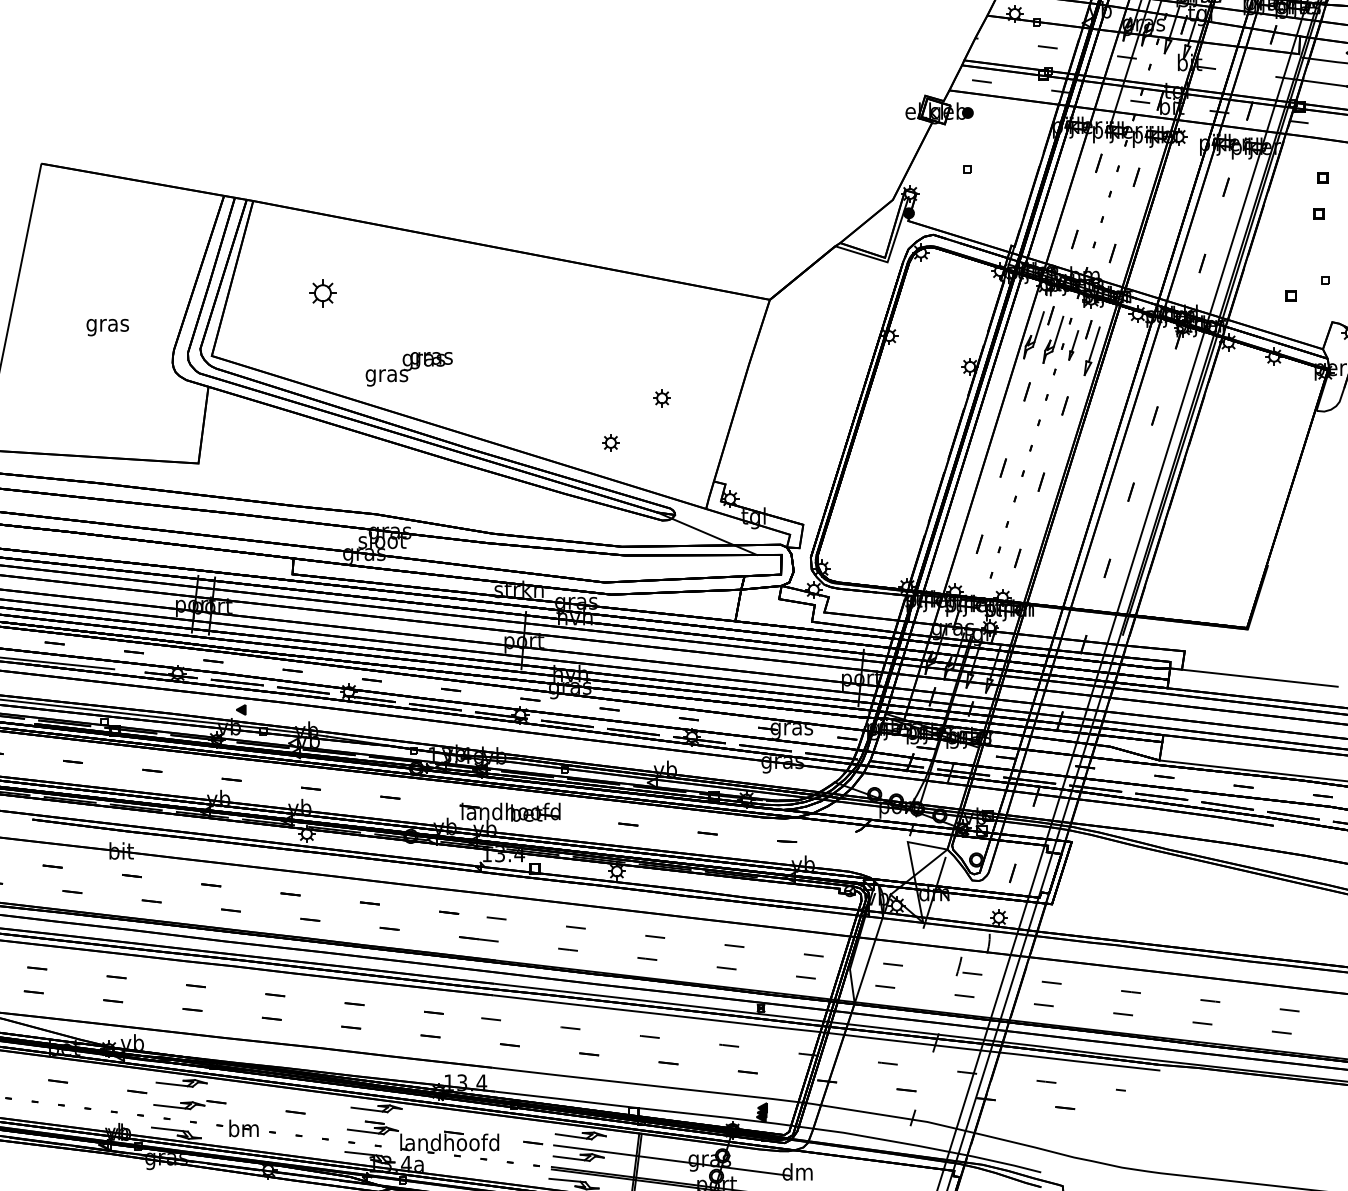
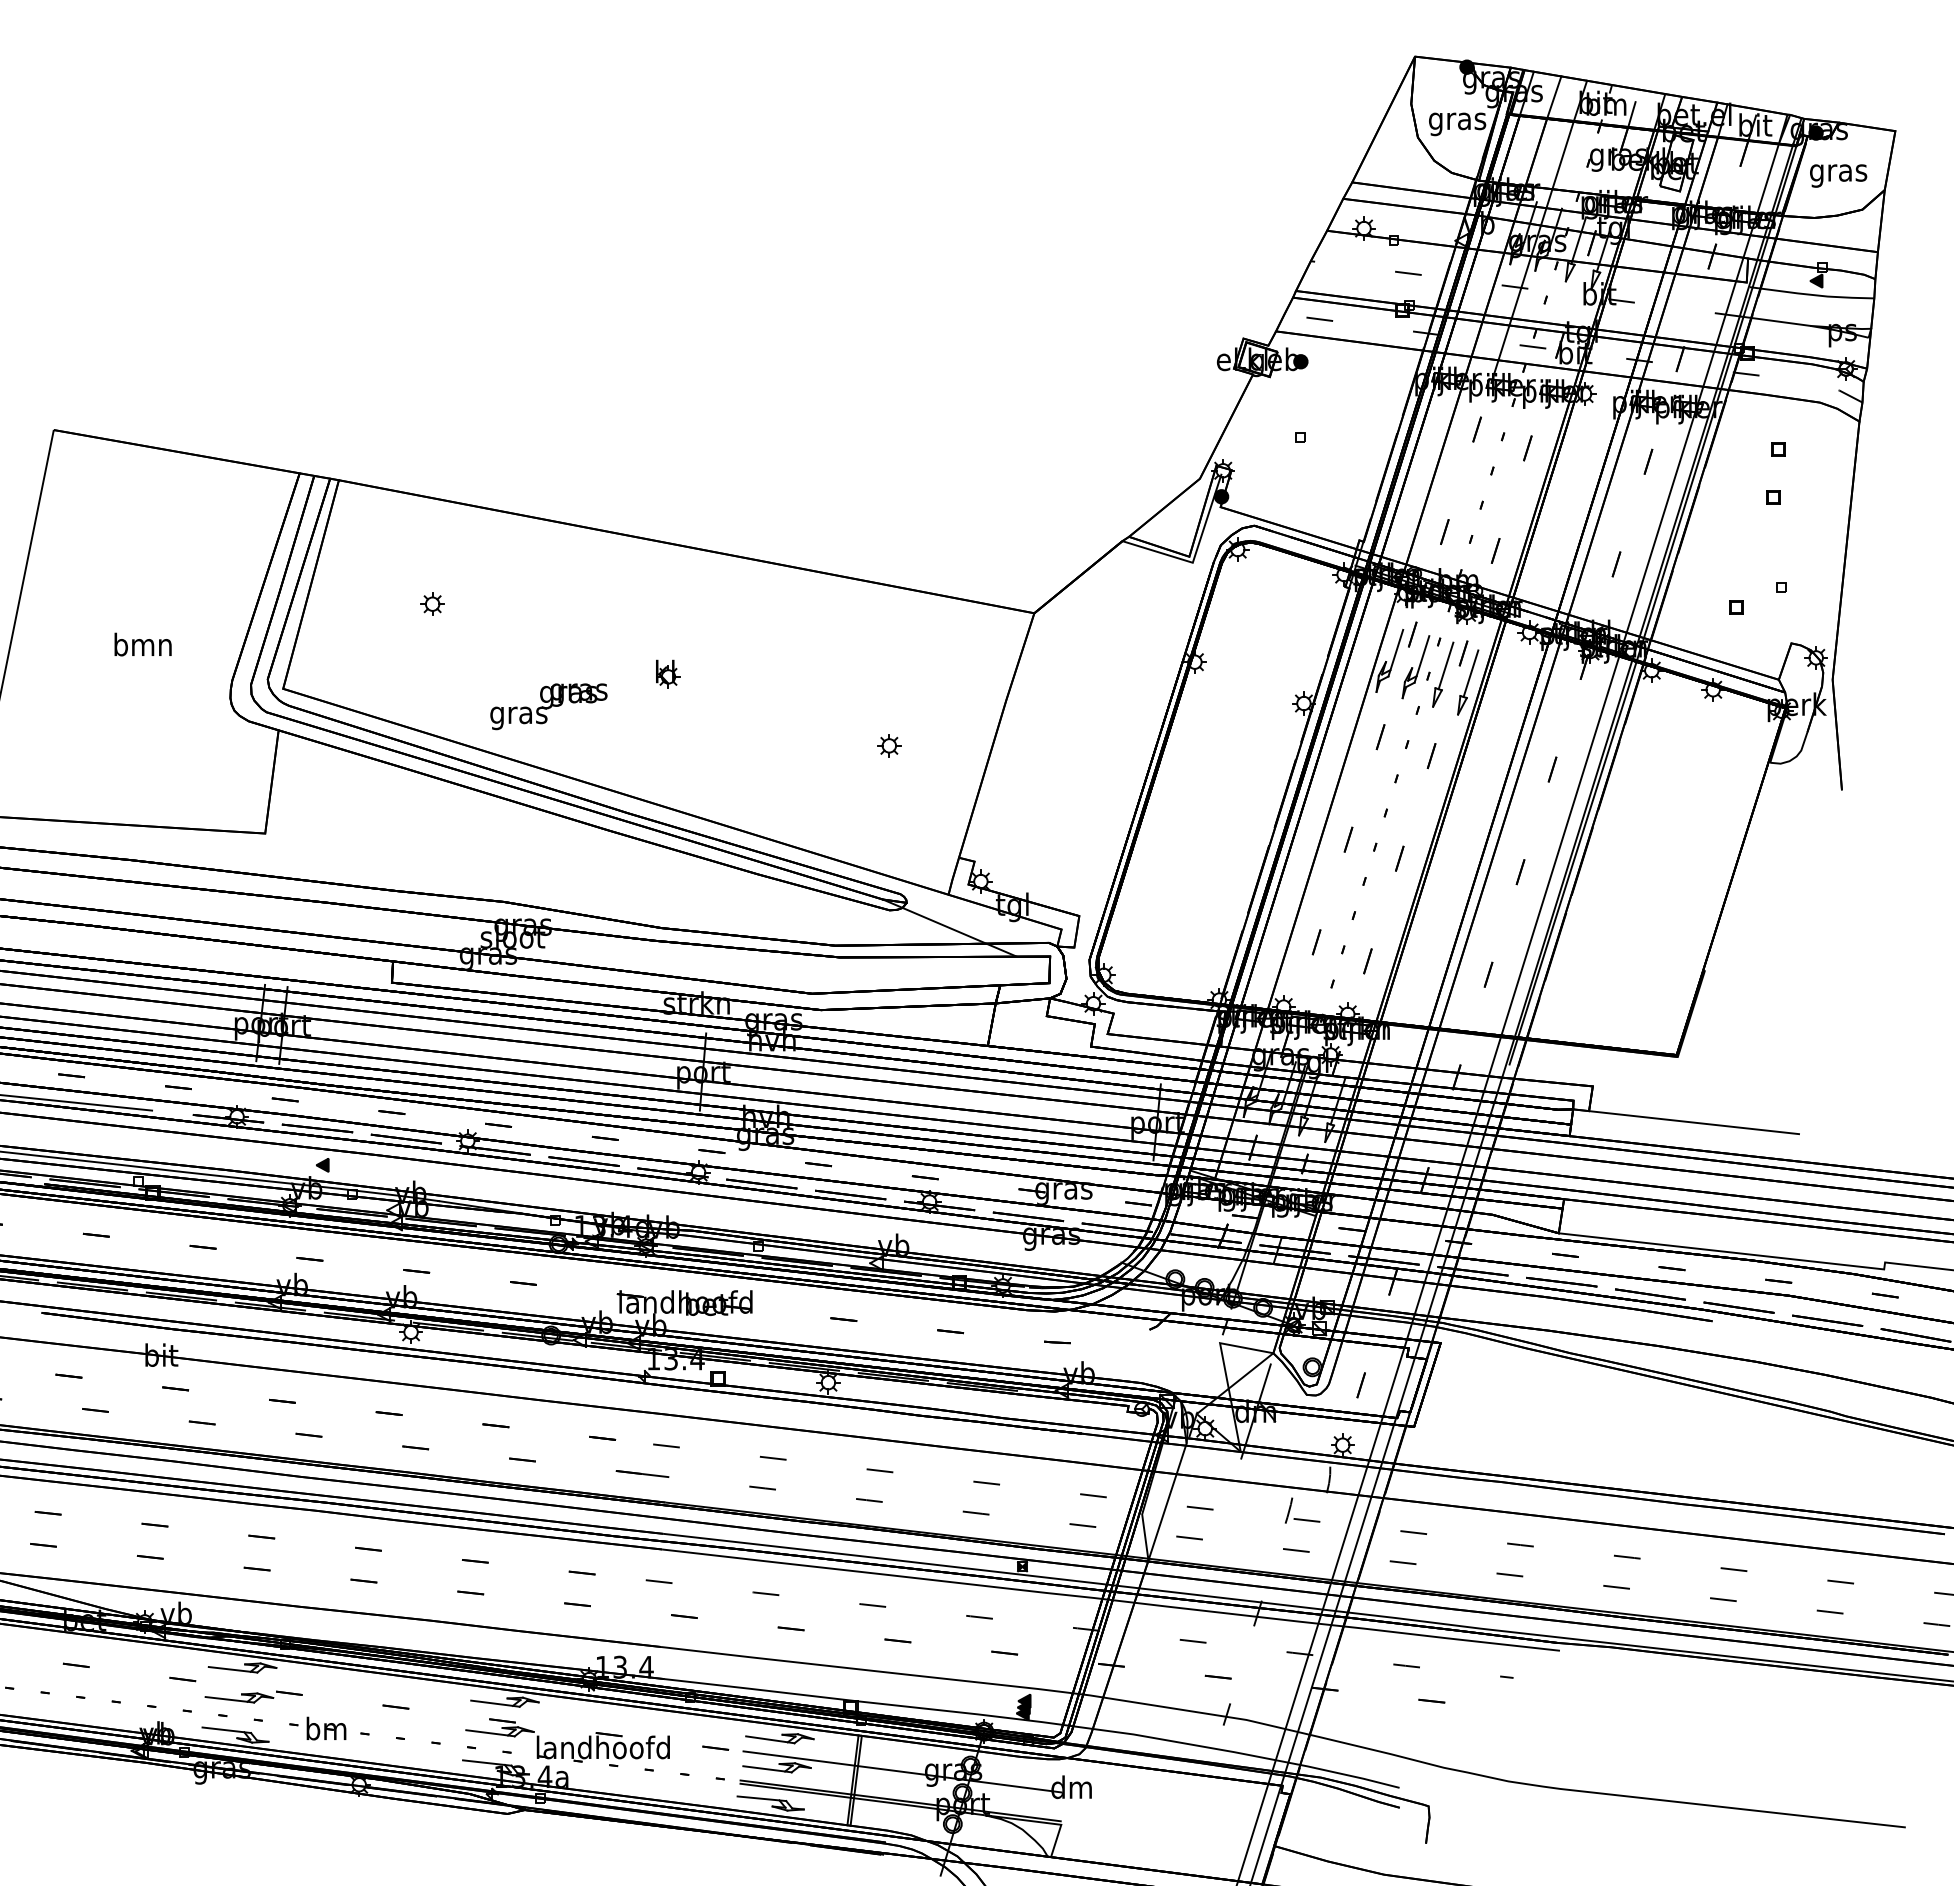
part: (322, 292) -> (432, 603), size x0.62
text: (107, 325) -> (142, 647), gras -> bmn
part: (498, 344) -> (668, 673), added
part: (1073, 345) -> (1443, 674), size x1.67
part: (611, 442) -> (820, 805), removed

